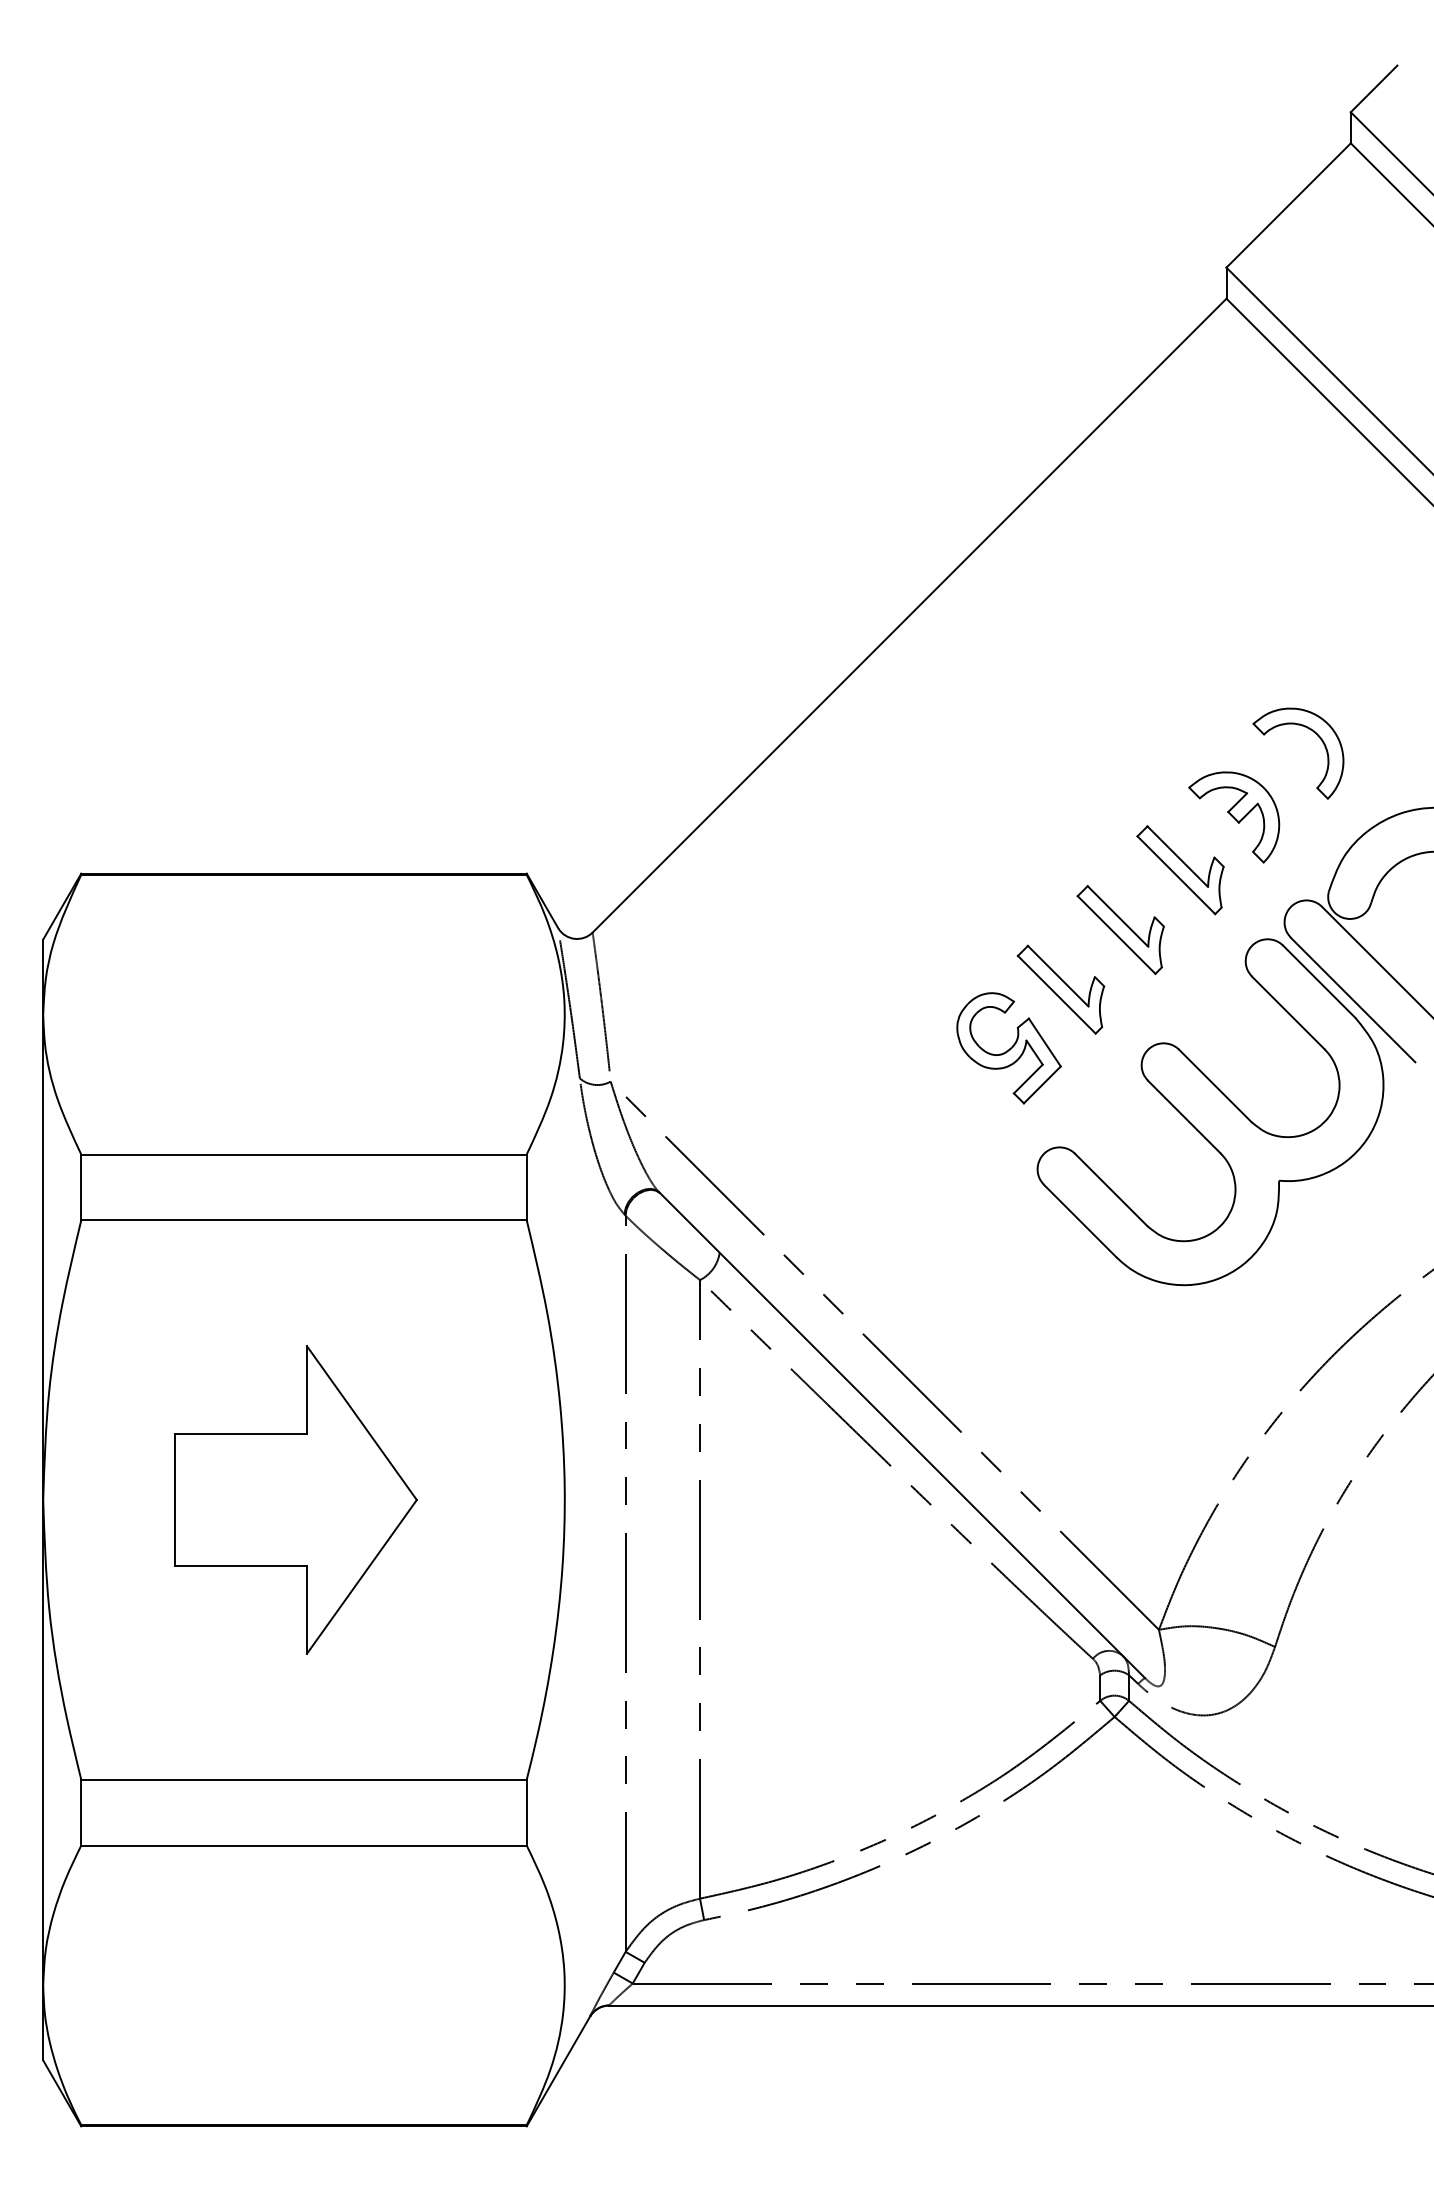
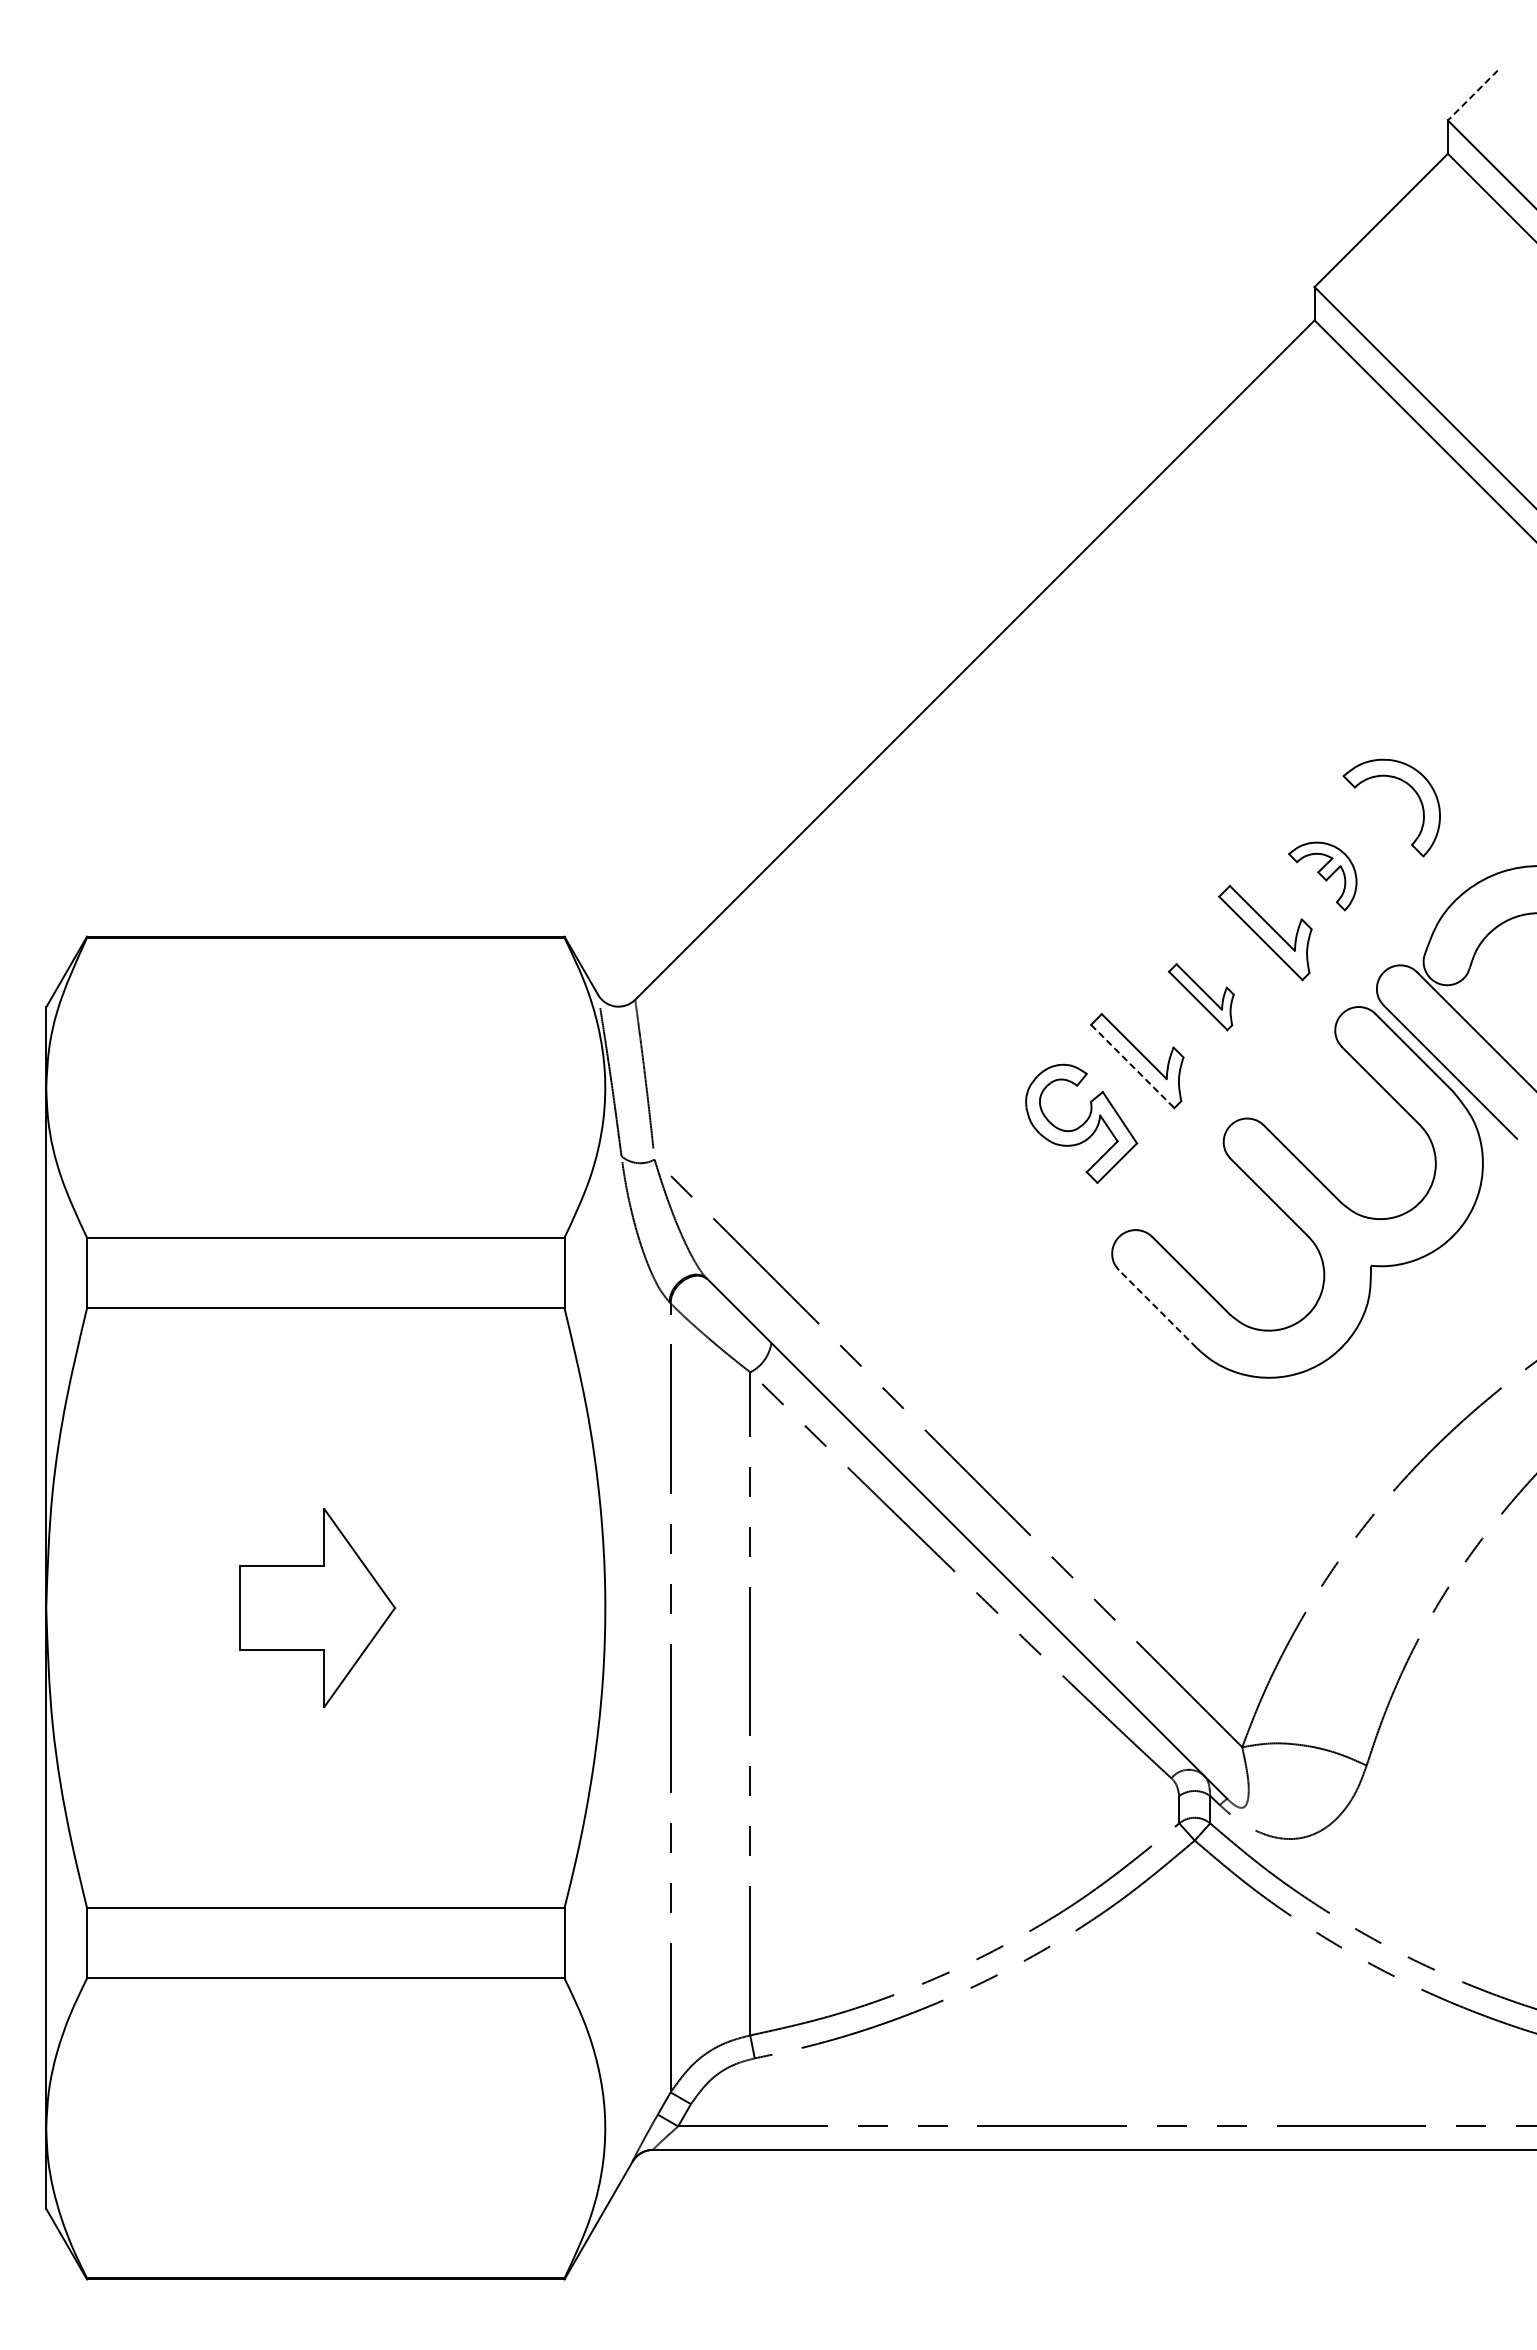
line: (1373, 88) -> (1472, 95), solid -> dashed
part: (1233, 817) -> (1322, 876), size x0.7
part: (1120, 930) -> (1201, 997), size x0.7
line: (1056, 994) -> (1132, 1066), solid -> dashed
line: (1079, 1221) -> (1157, 1309), solid -> dashed
part: (296, 1499) -> (317, 1607), size x0.6

